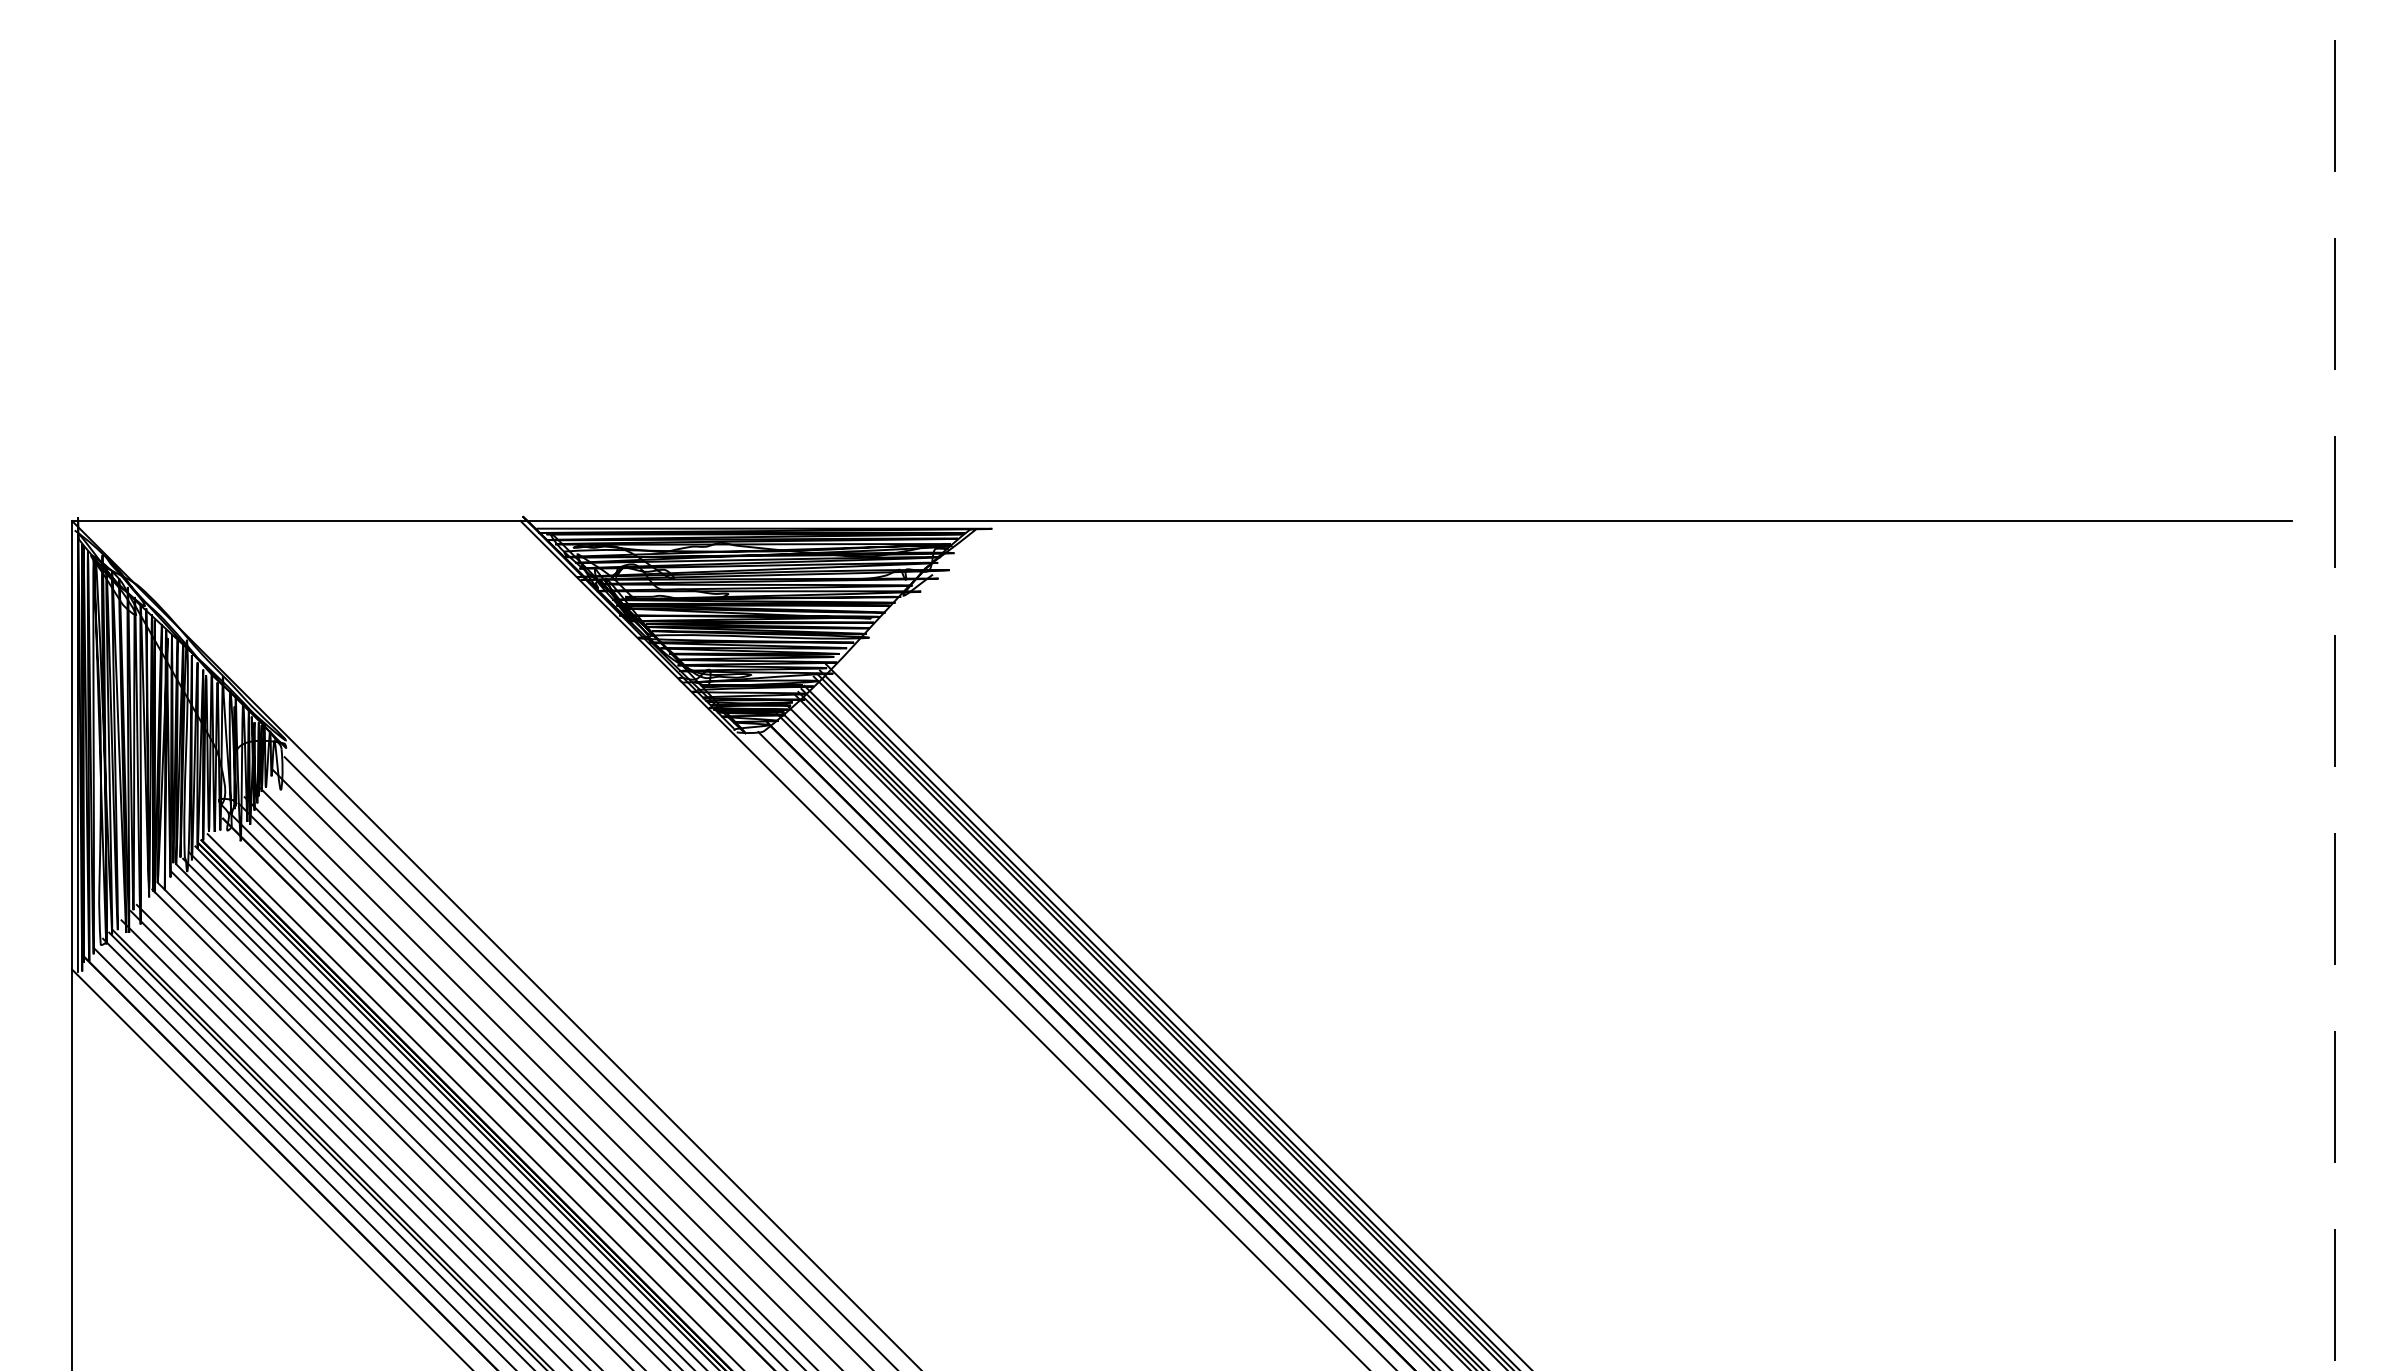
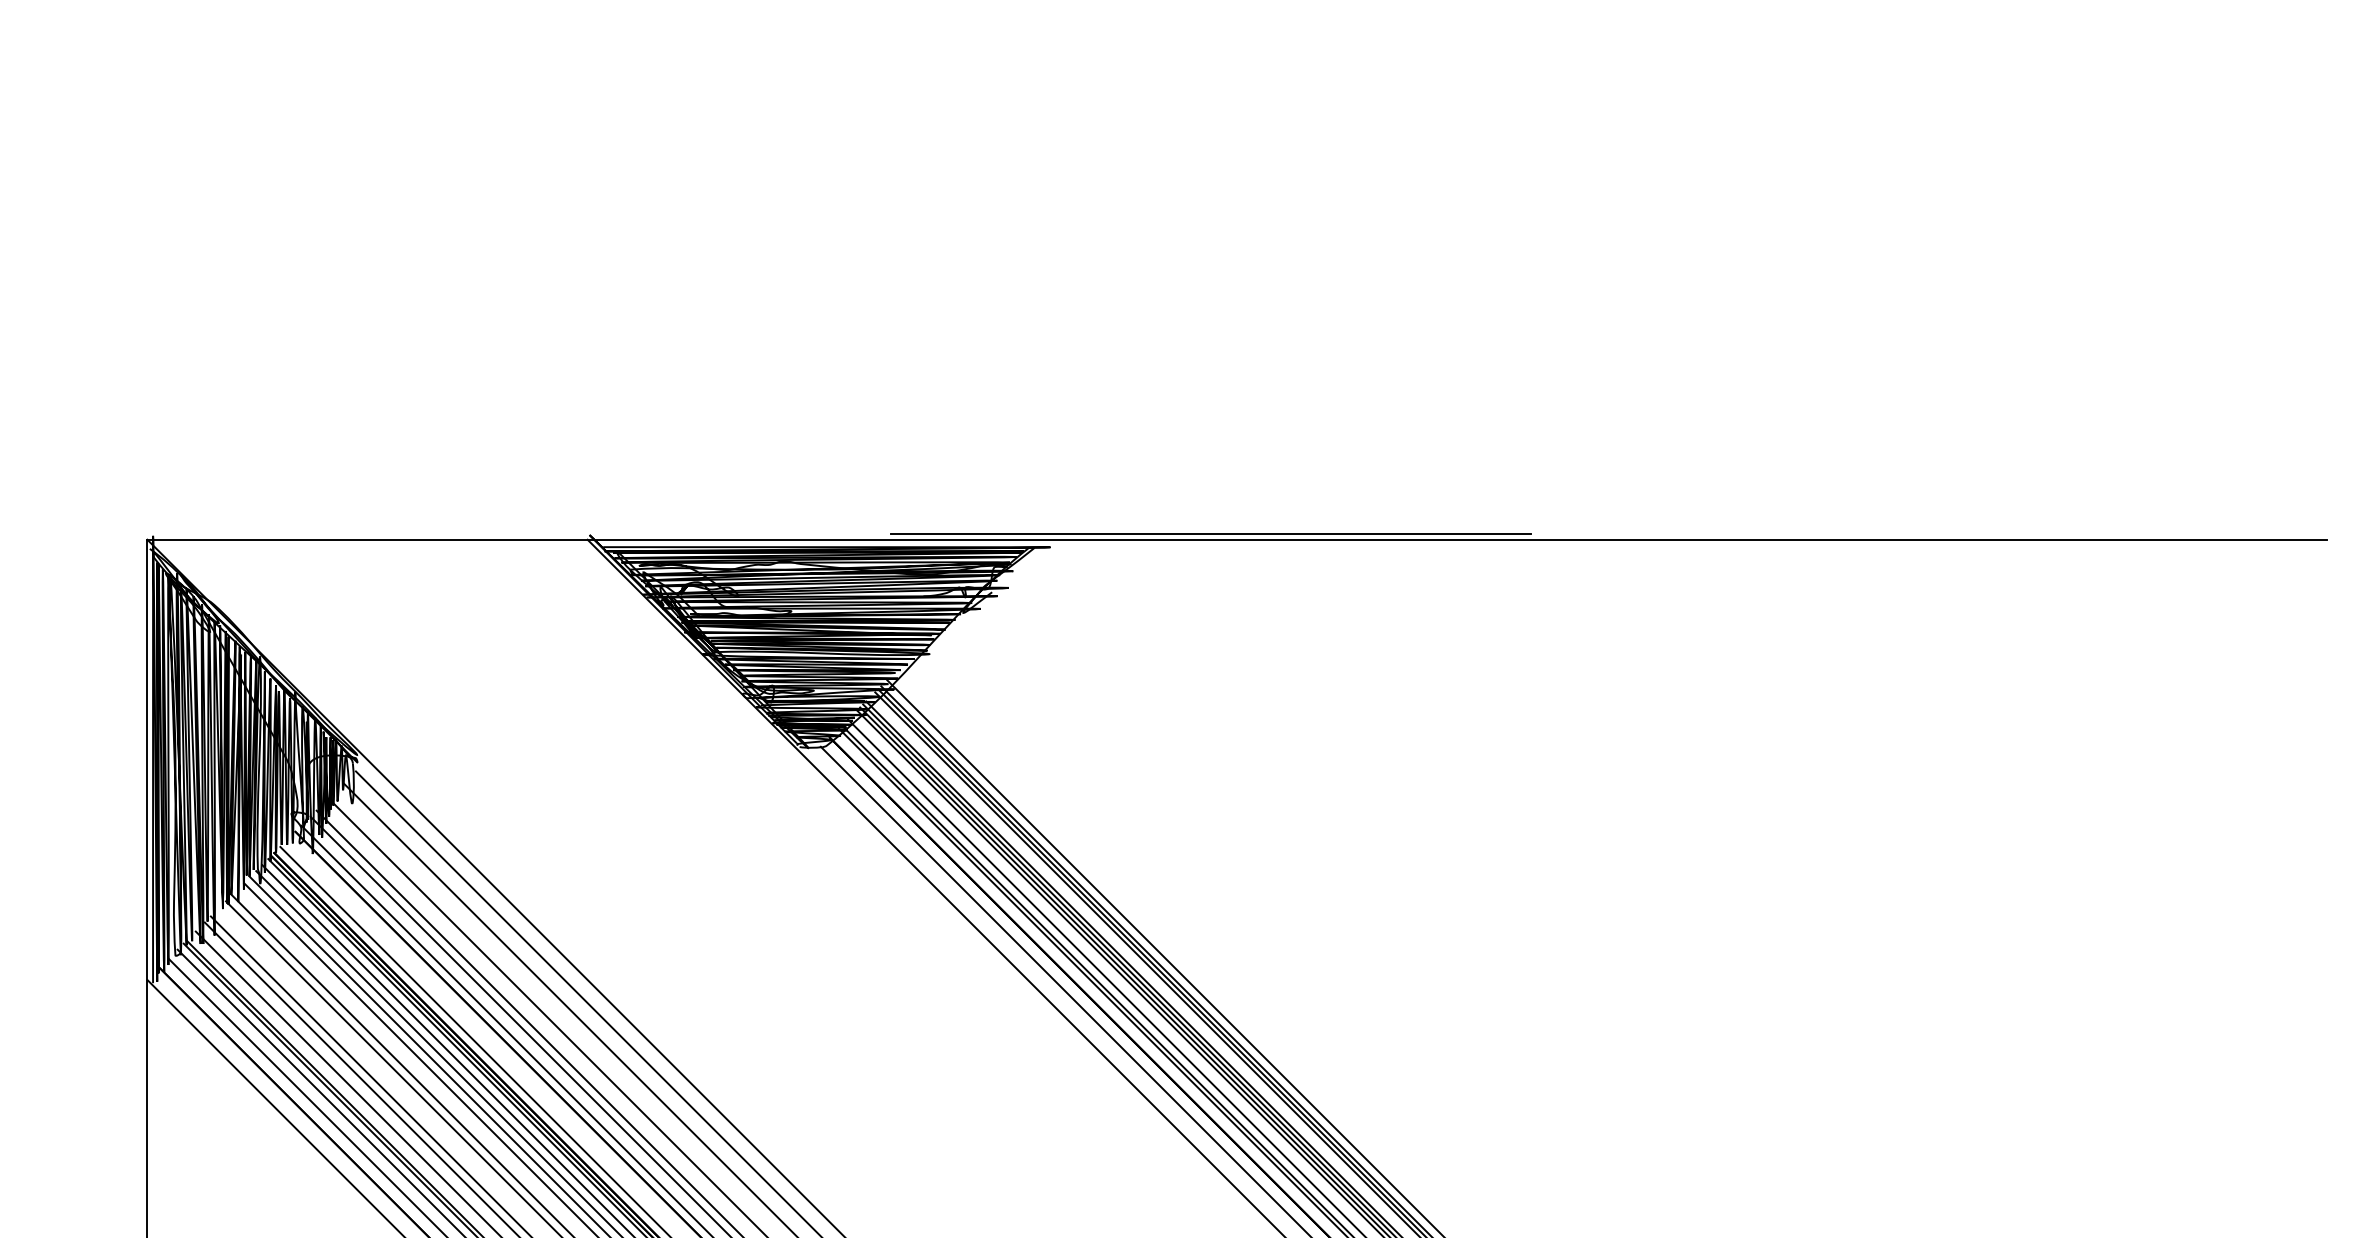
line: (1155, 515) -> (1210, 534), added

